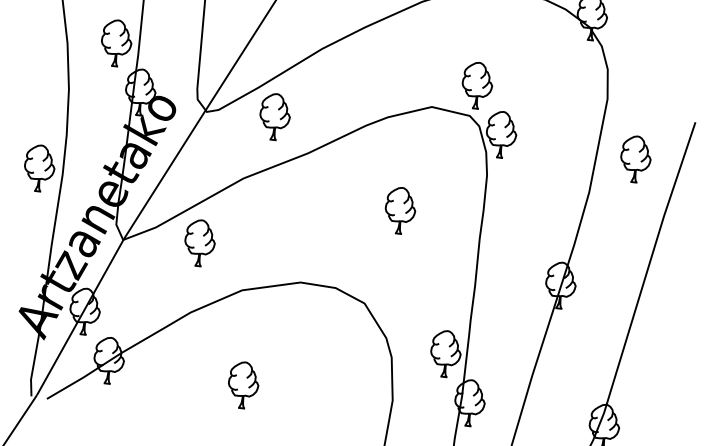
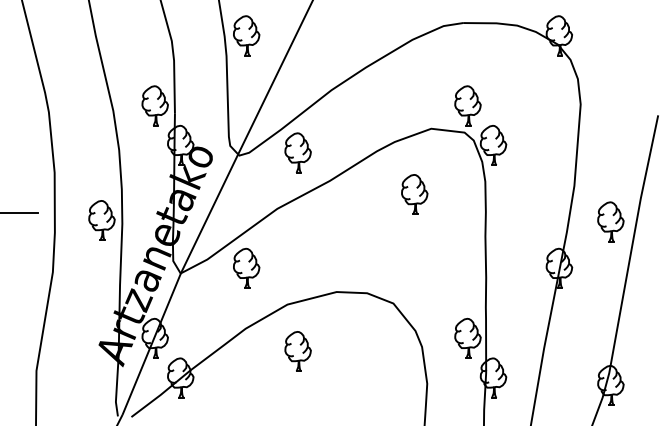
part: (635, 158) -> (610, 221), moved
part: (400, 210) -> (414, 194), moved
part: (242, 385) -> (297, 351), moved

